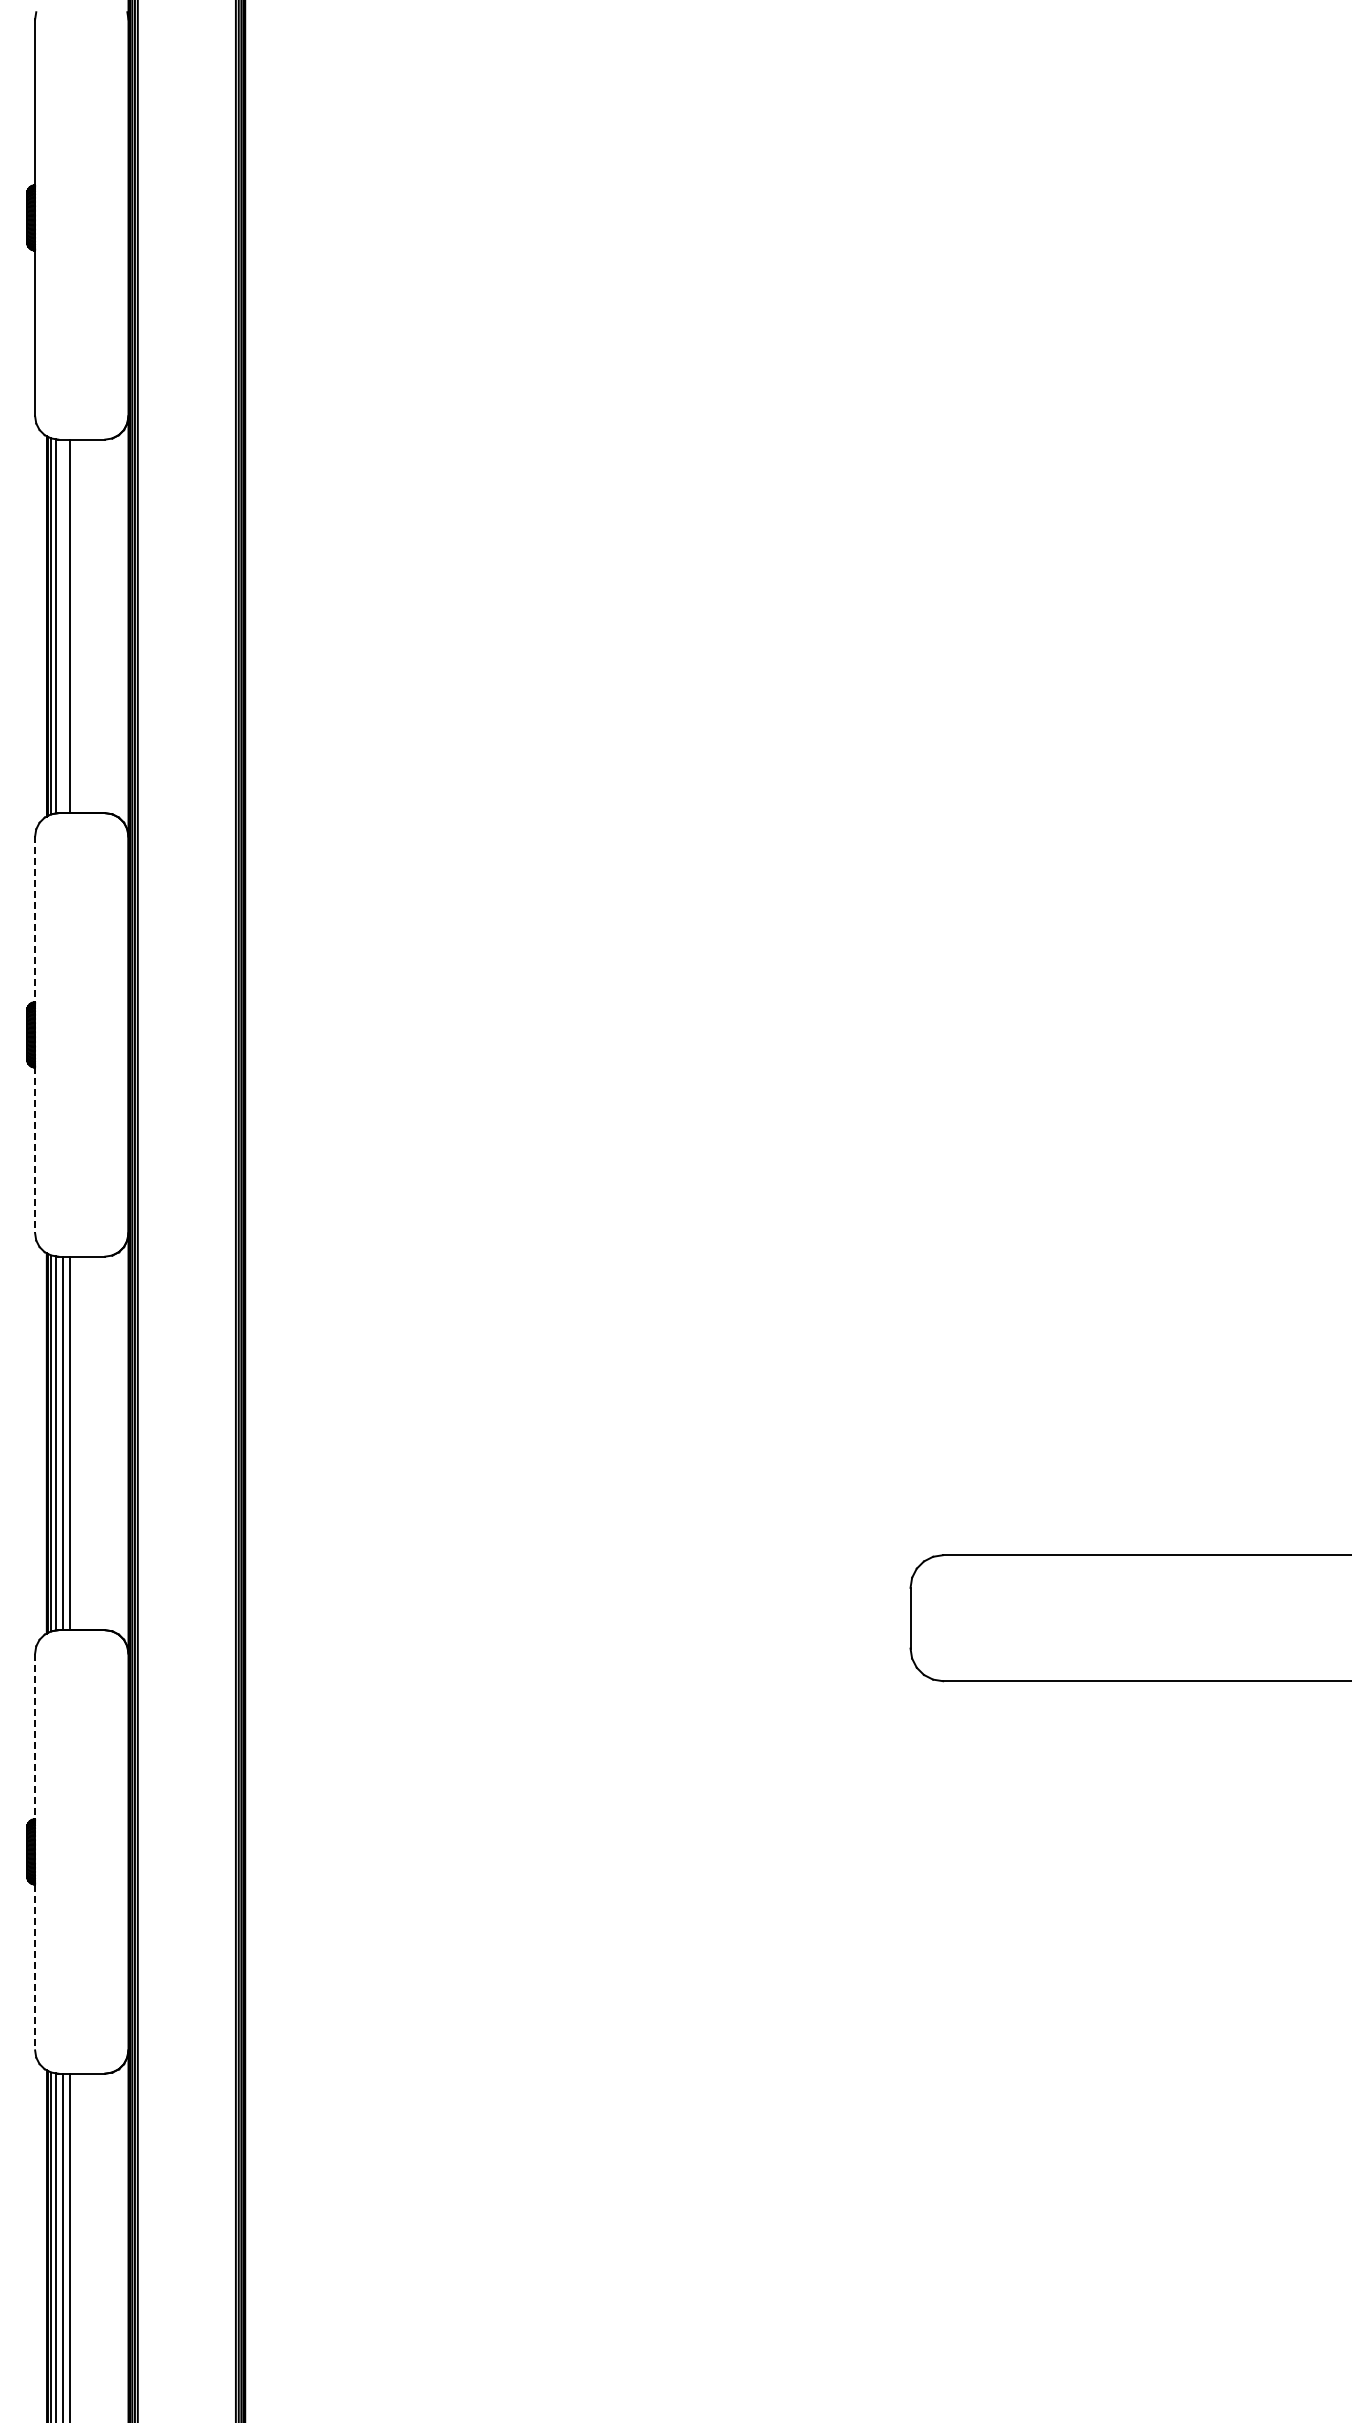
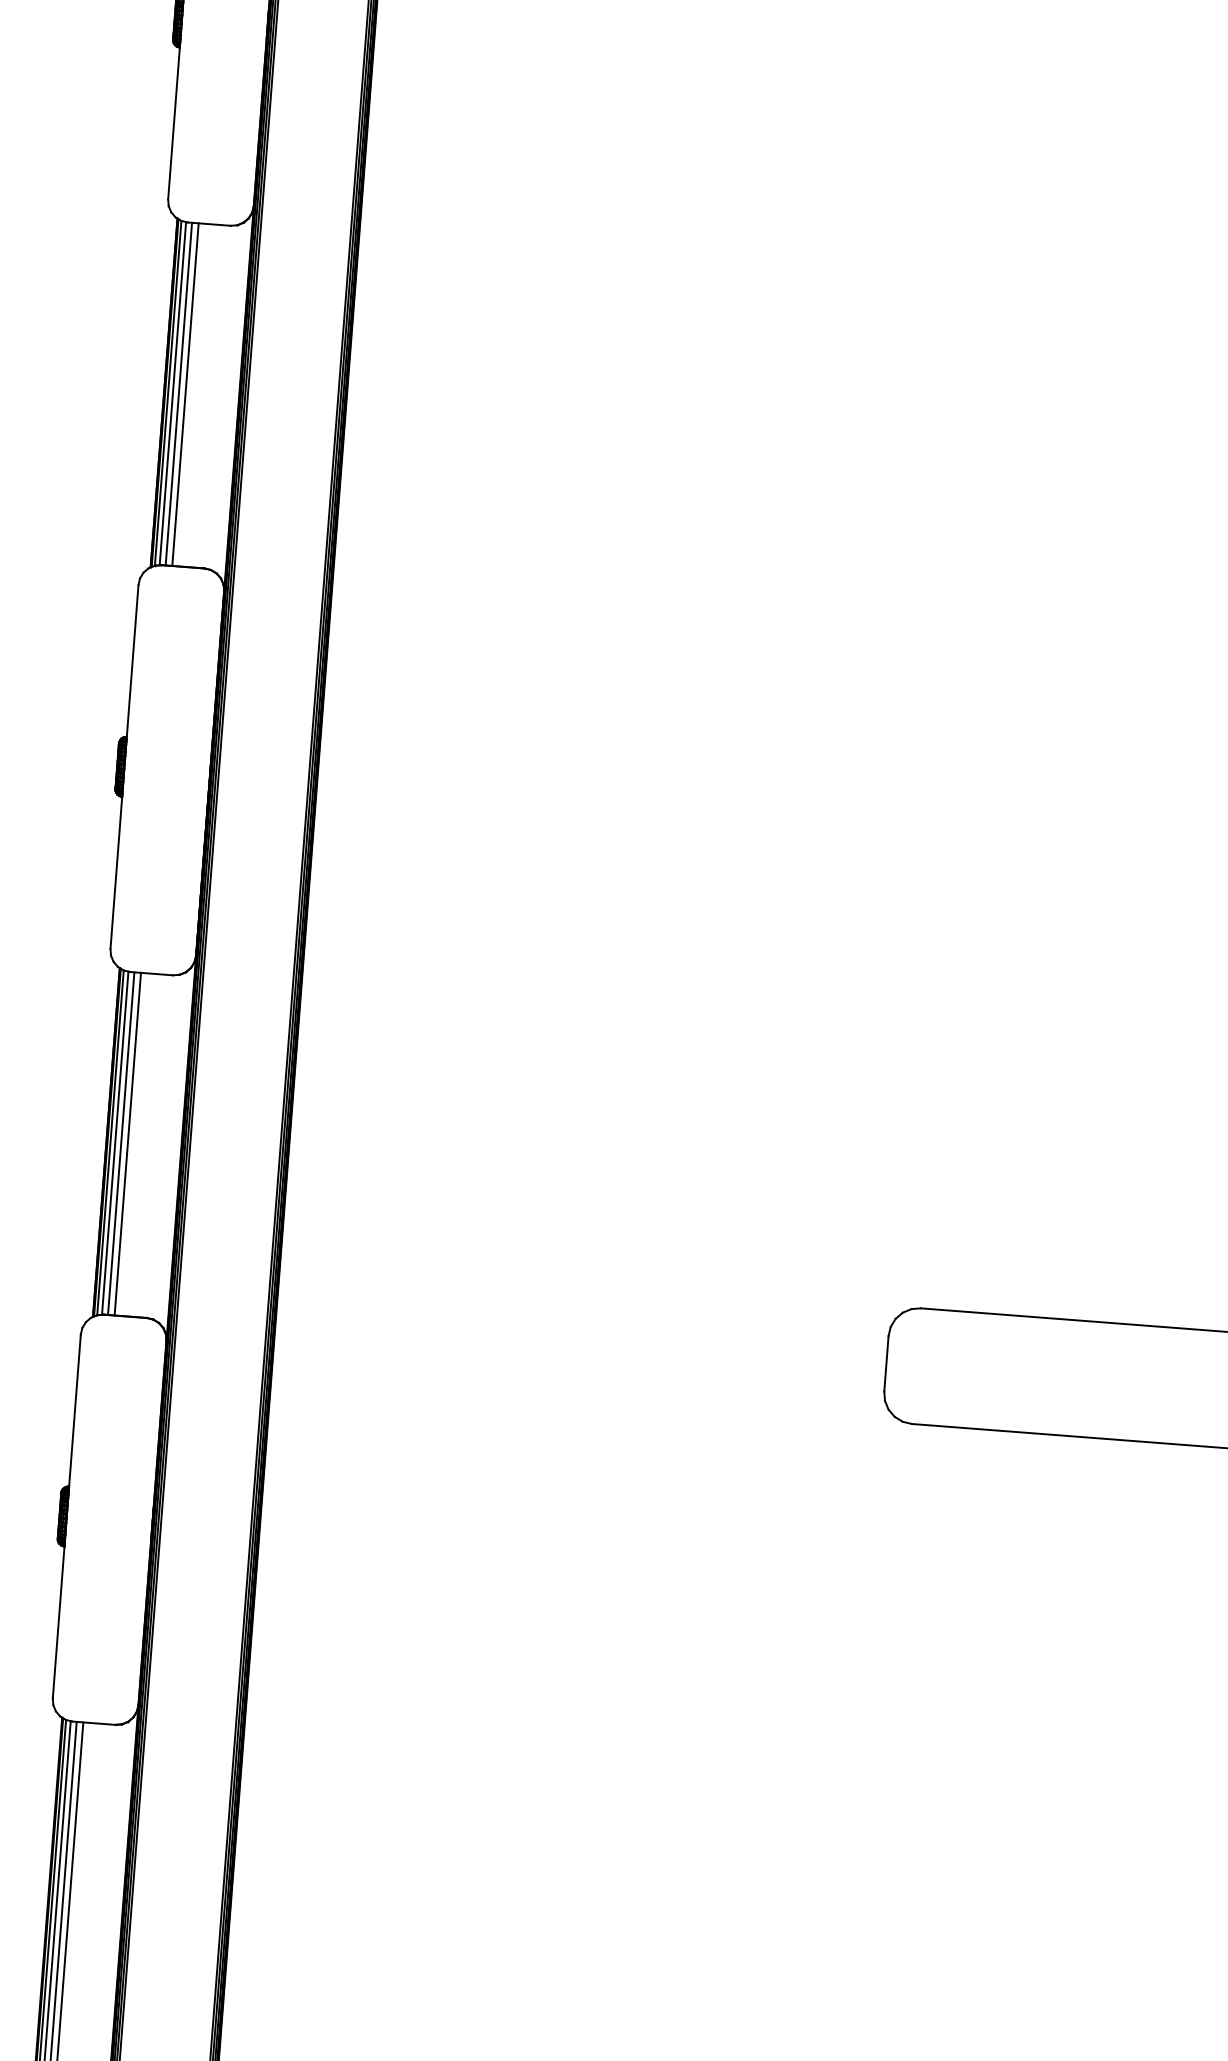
line: (62, 626) -> (178, 394), added
line: (35, 1035) -> (124, 767), dashed -> solid
line: (35, 1852) -> (67, 1517), dashed -> solid

